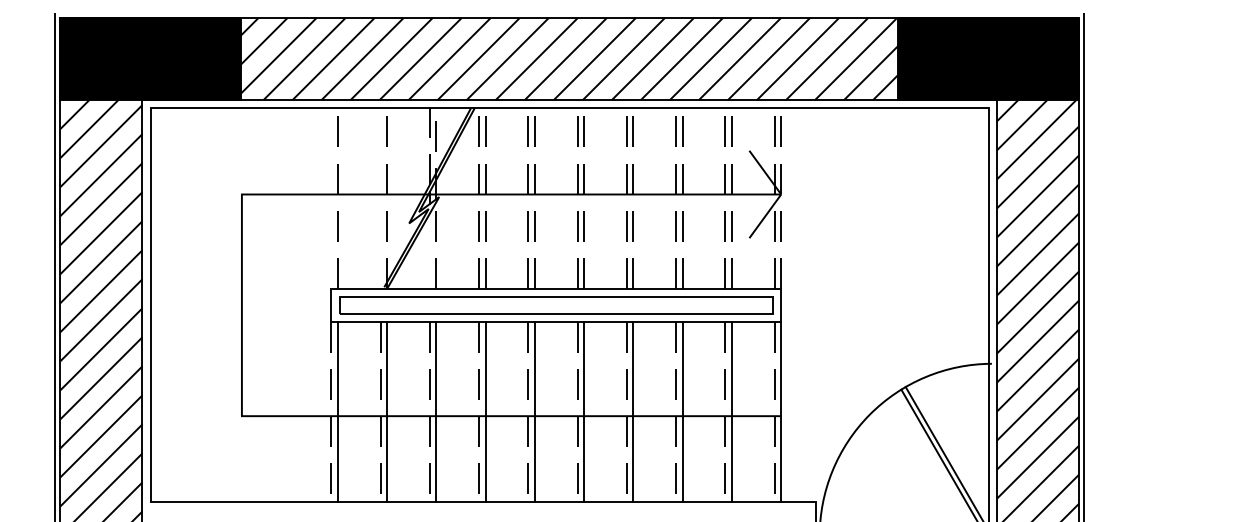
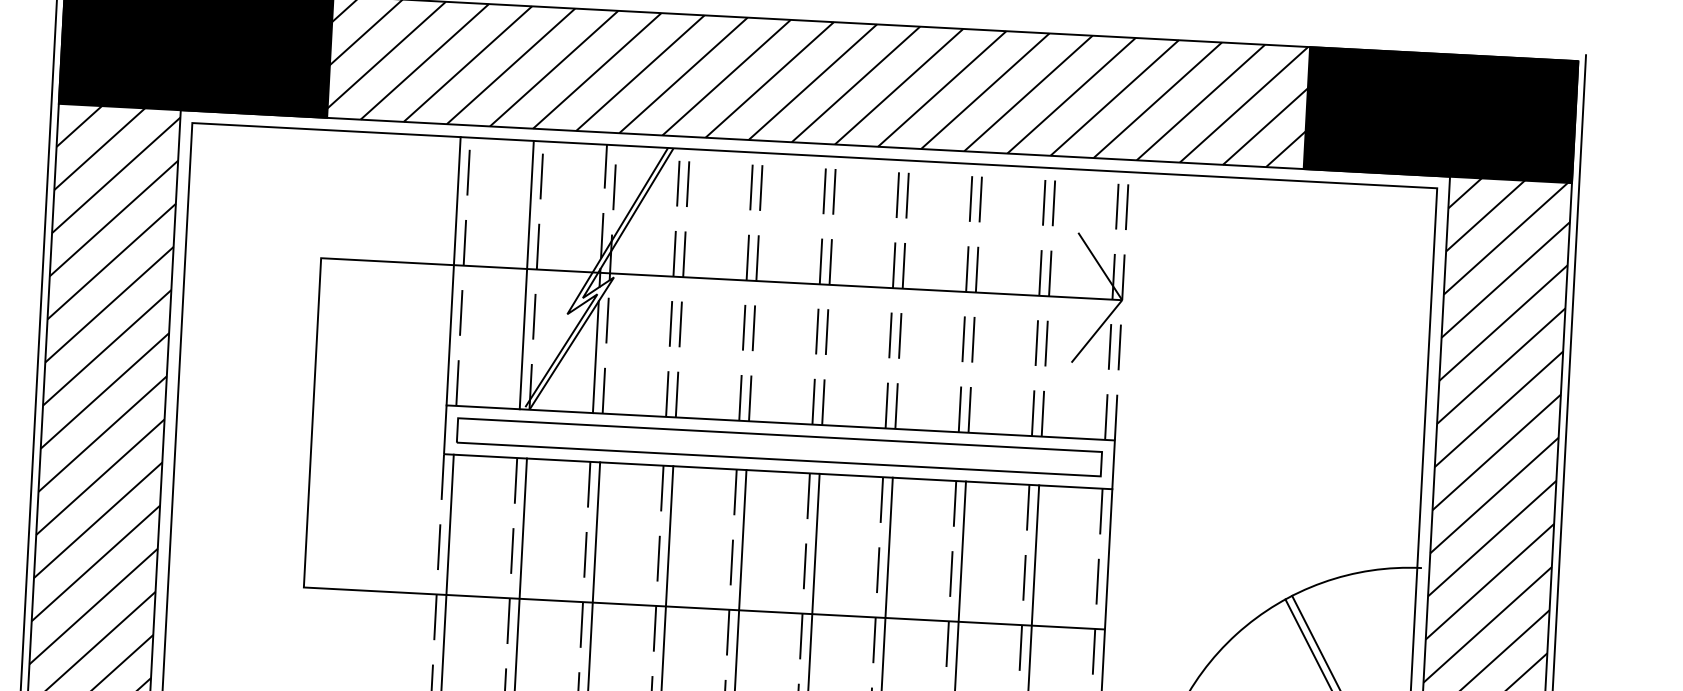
line: (331, 198) -> (453, 271), added
line: (380, 198) -> (526, 274), added
line: (429, 250) -> (595, 356), added

